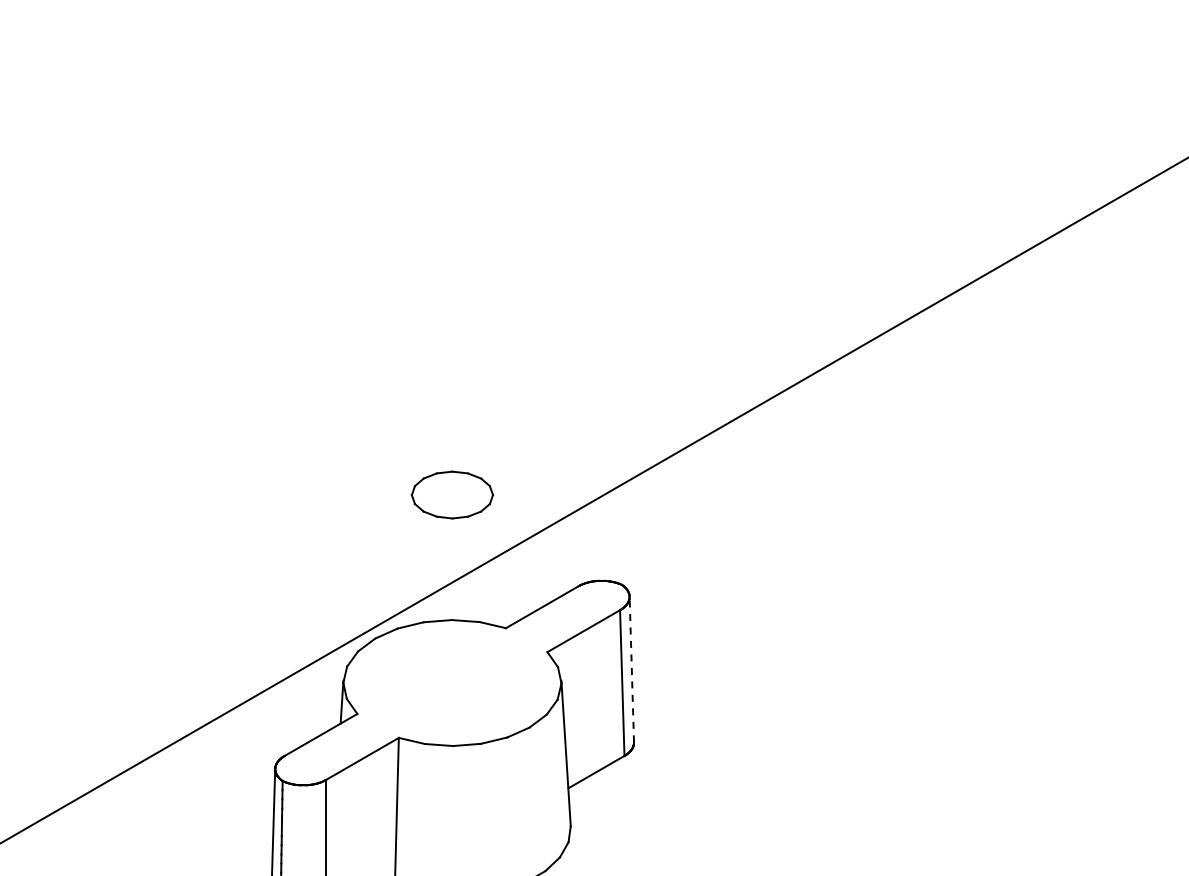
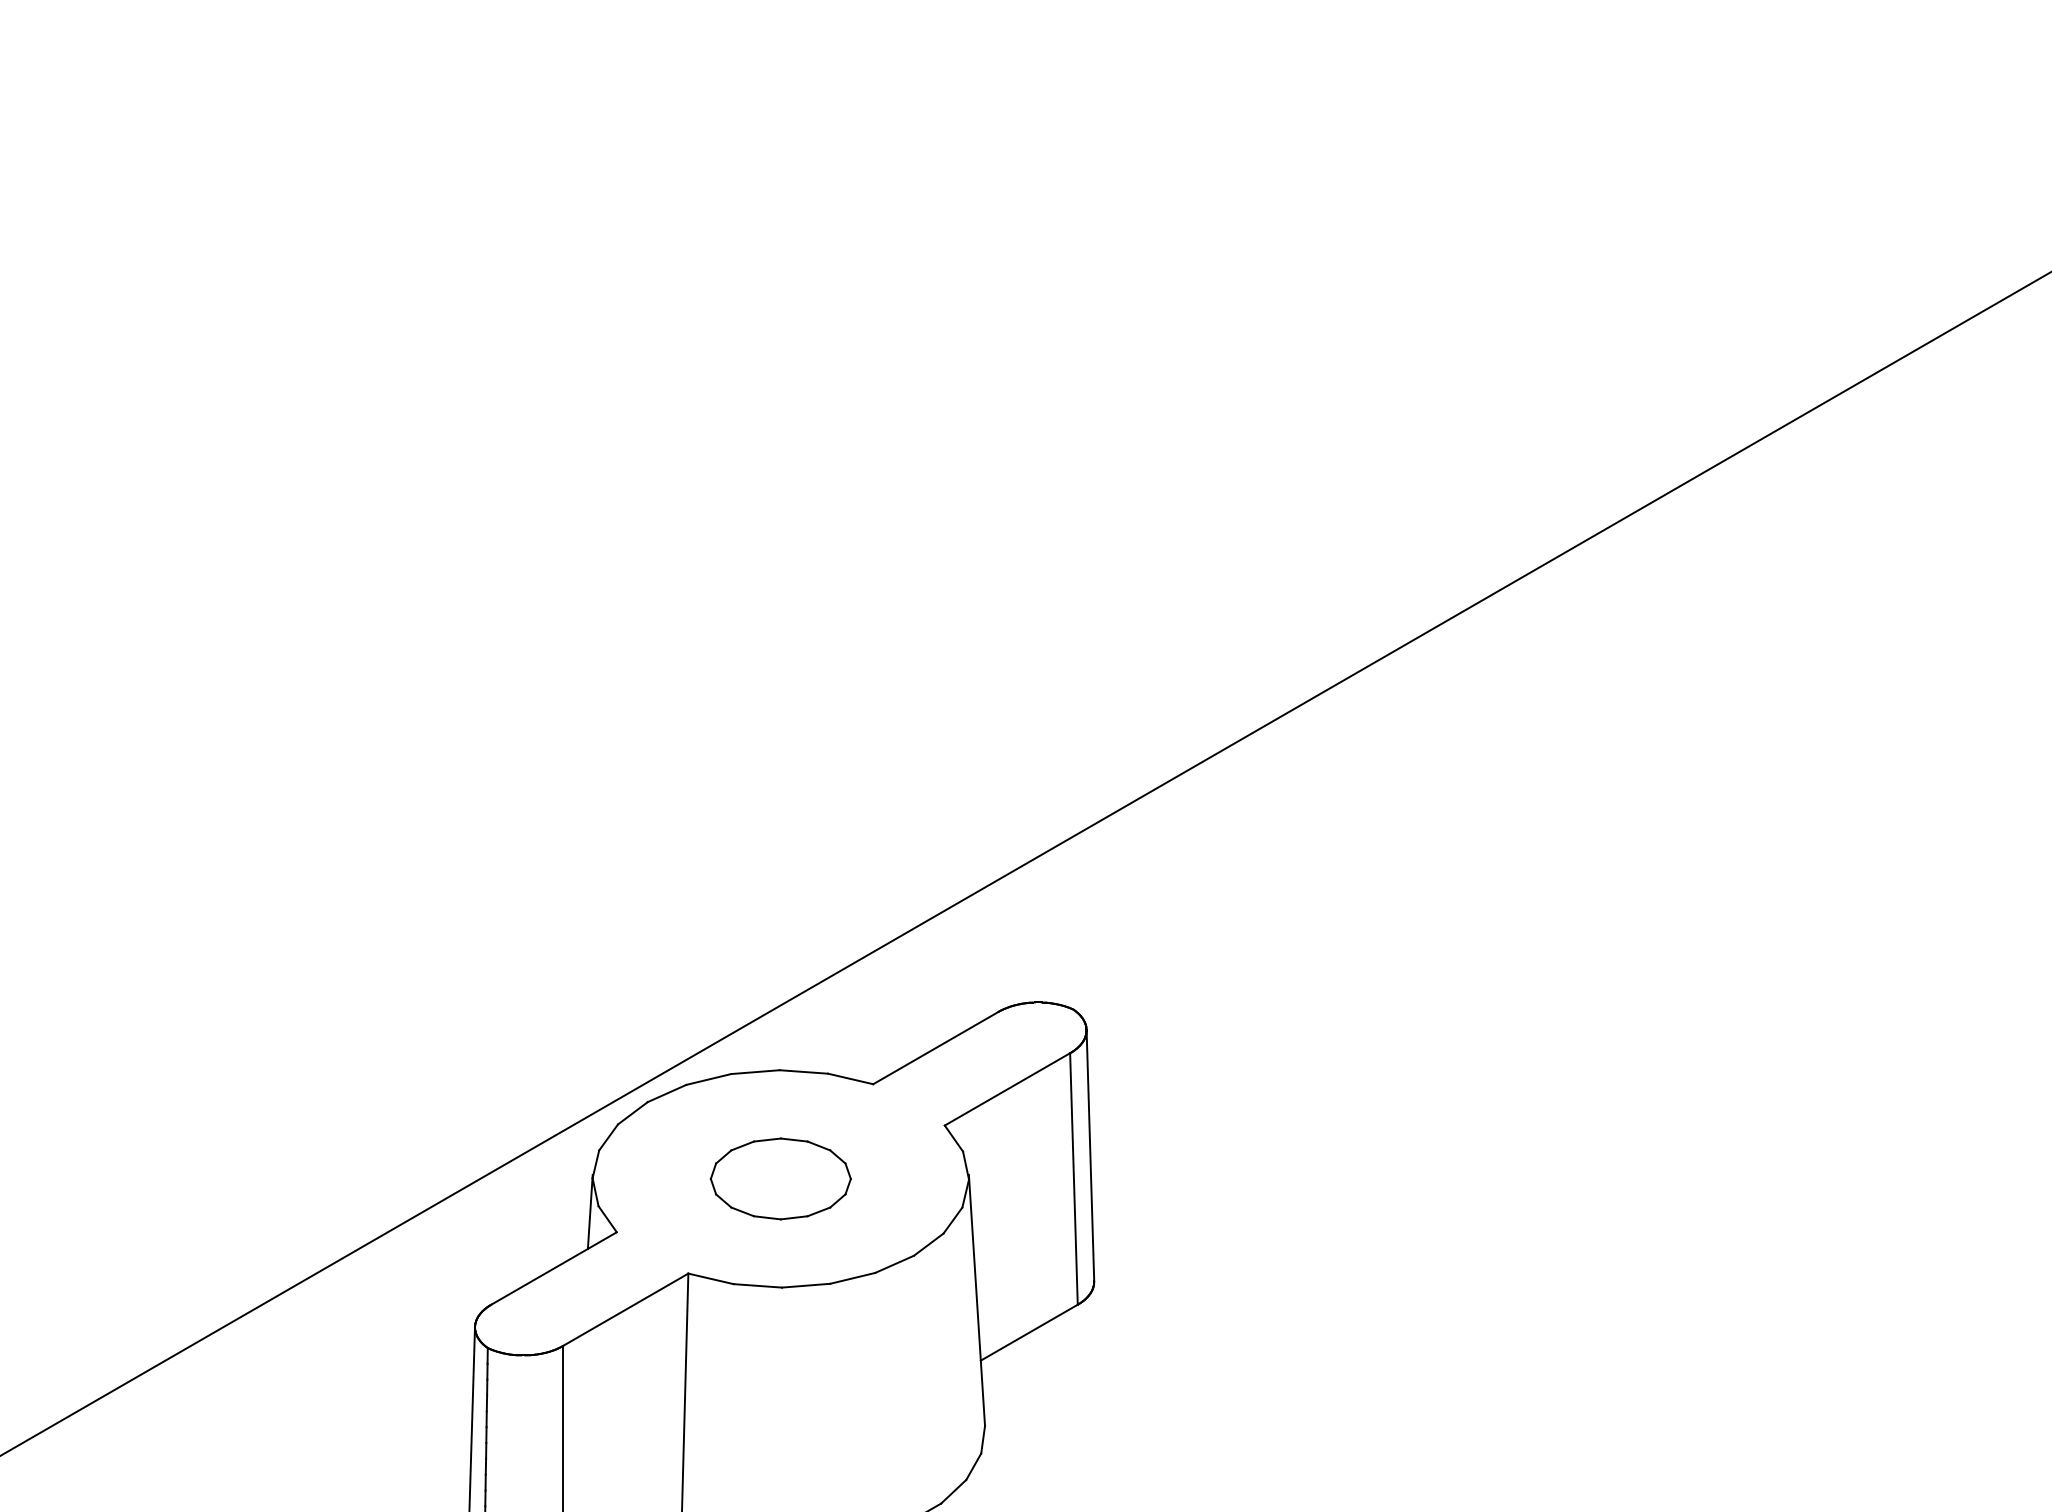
part: (451, 494) -> (779, 1177), moved
line: (631, 669) -> (1089, 1155), dashed -> solid

